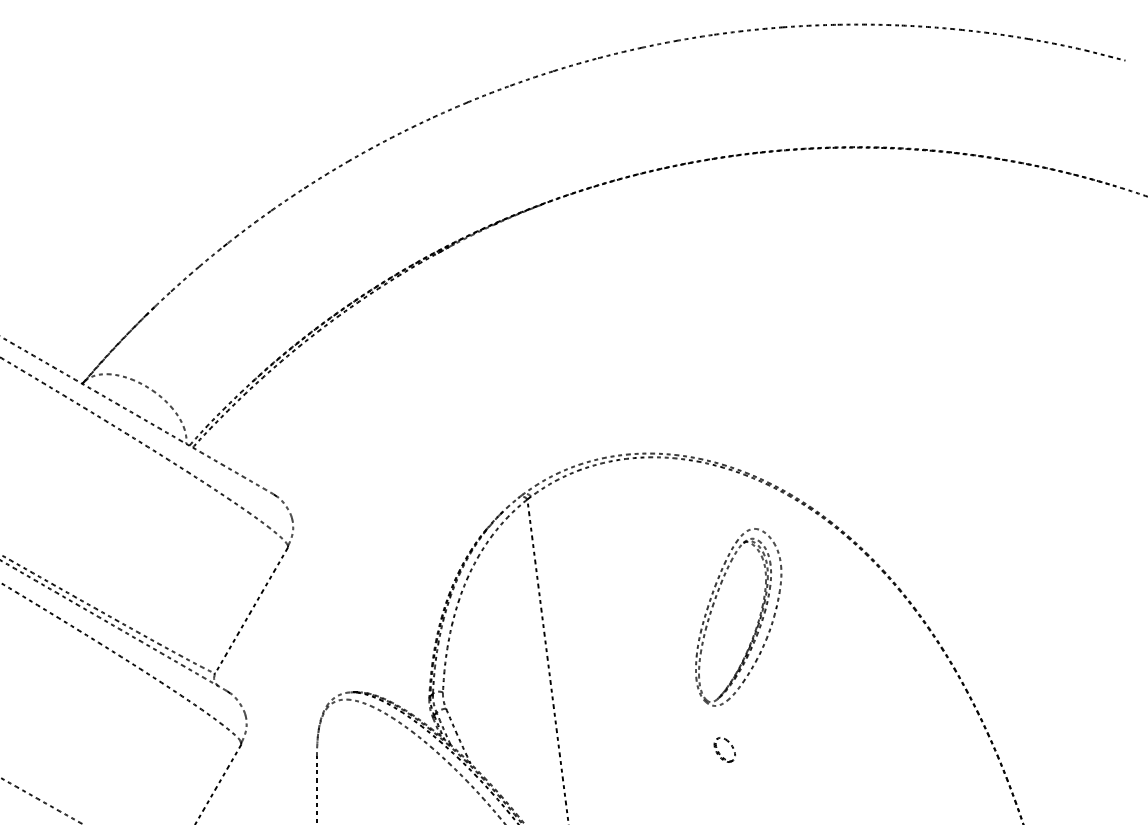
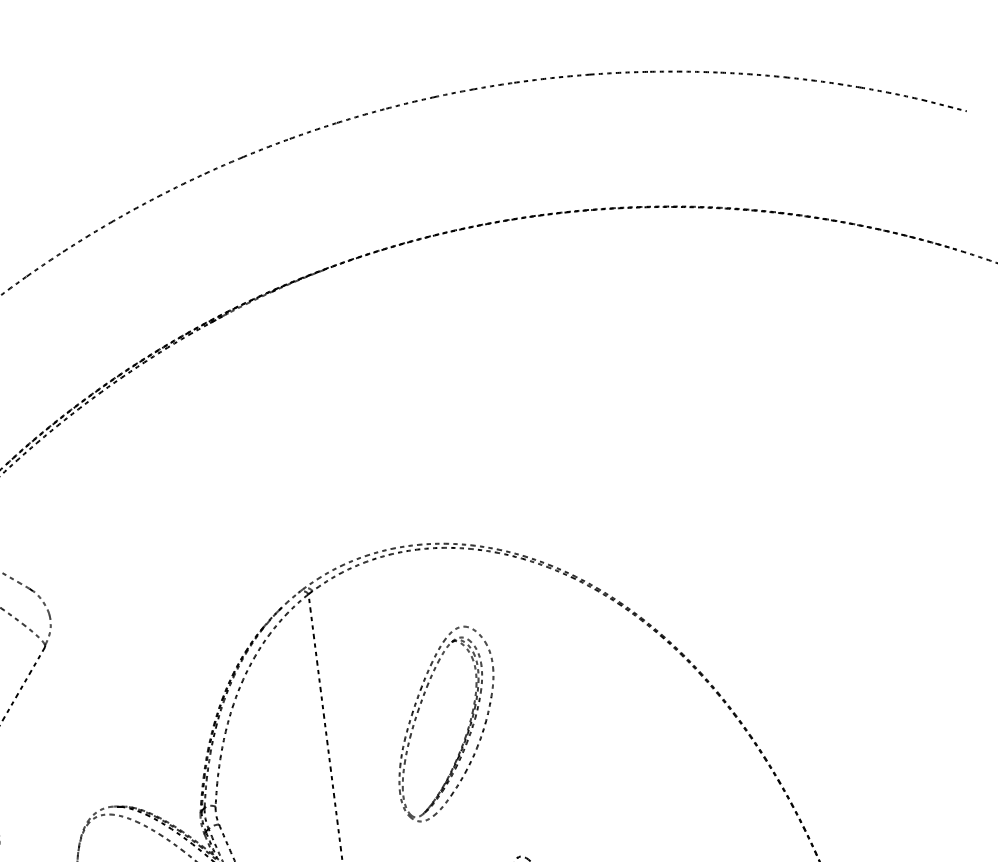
part: (757, 621) -> (467, 728), moved

